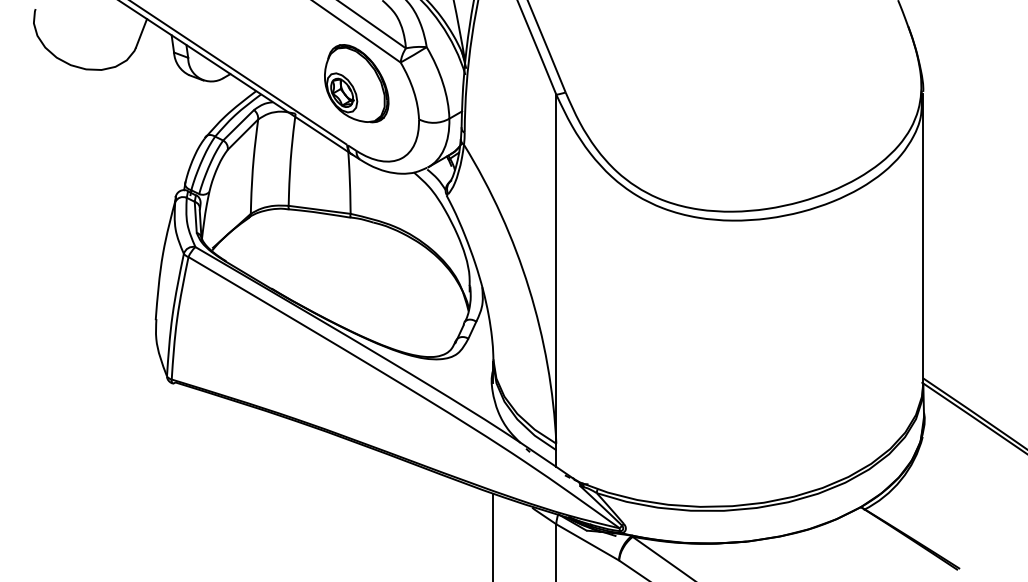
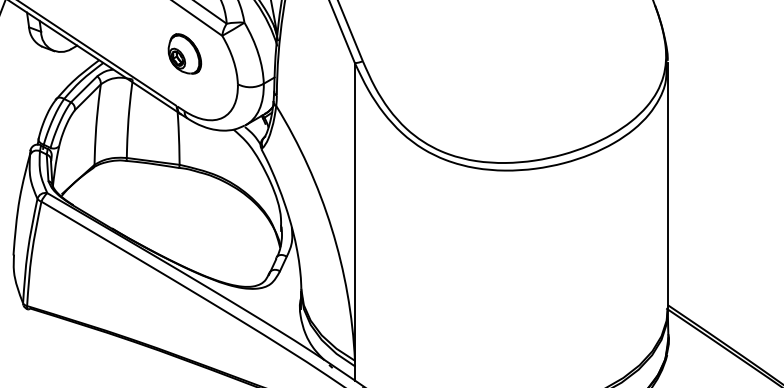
part: (356, 83) -> (184, 53), size x0.6

